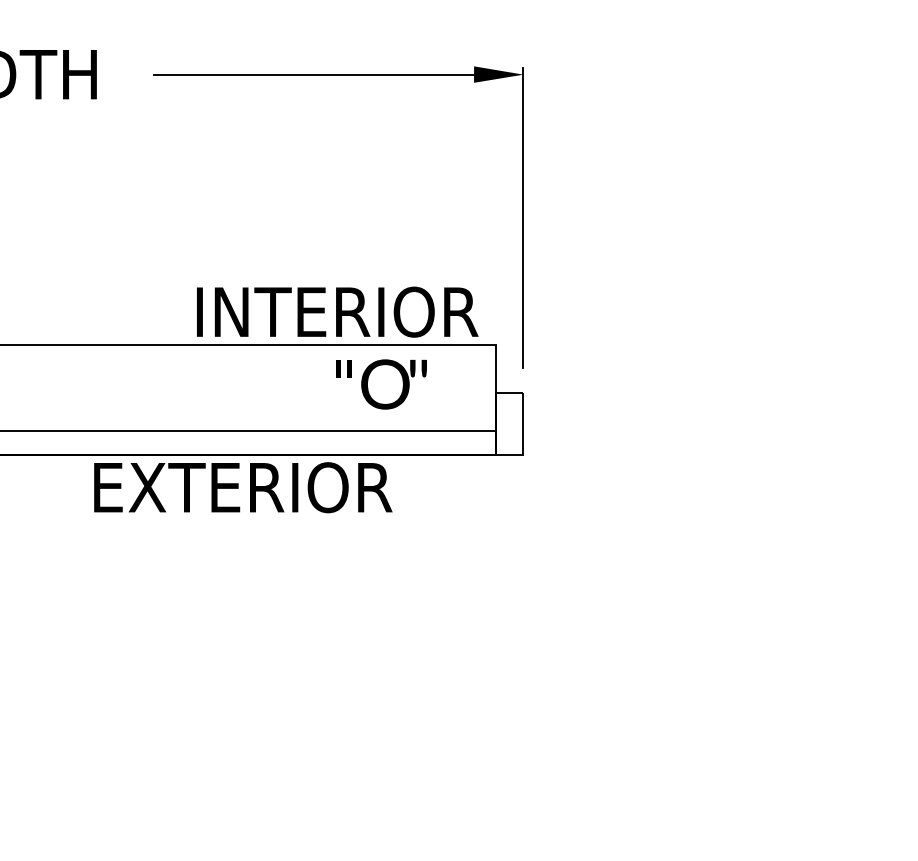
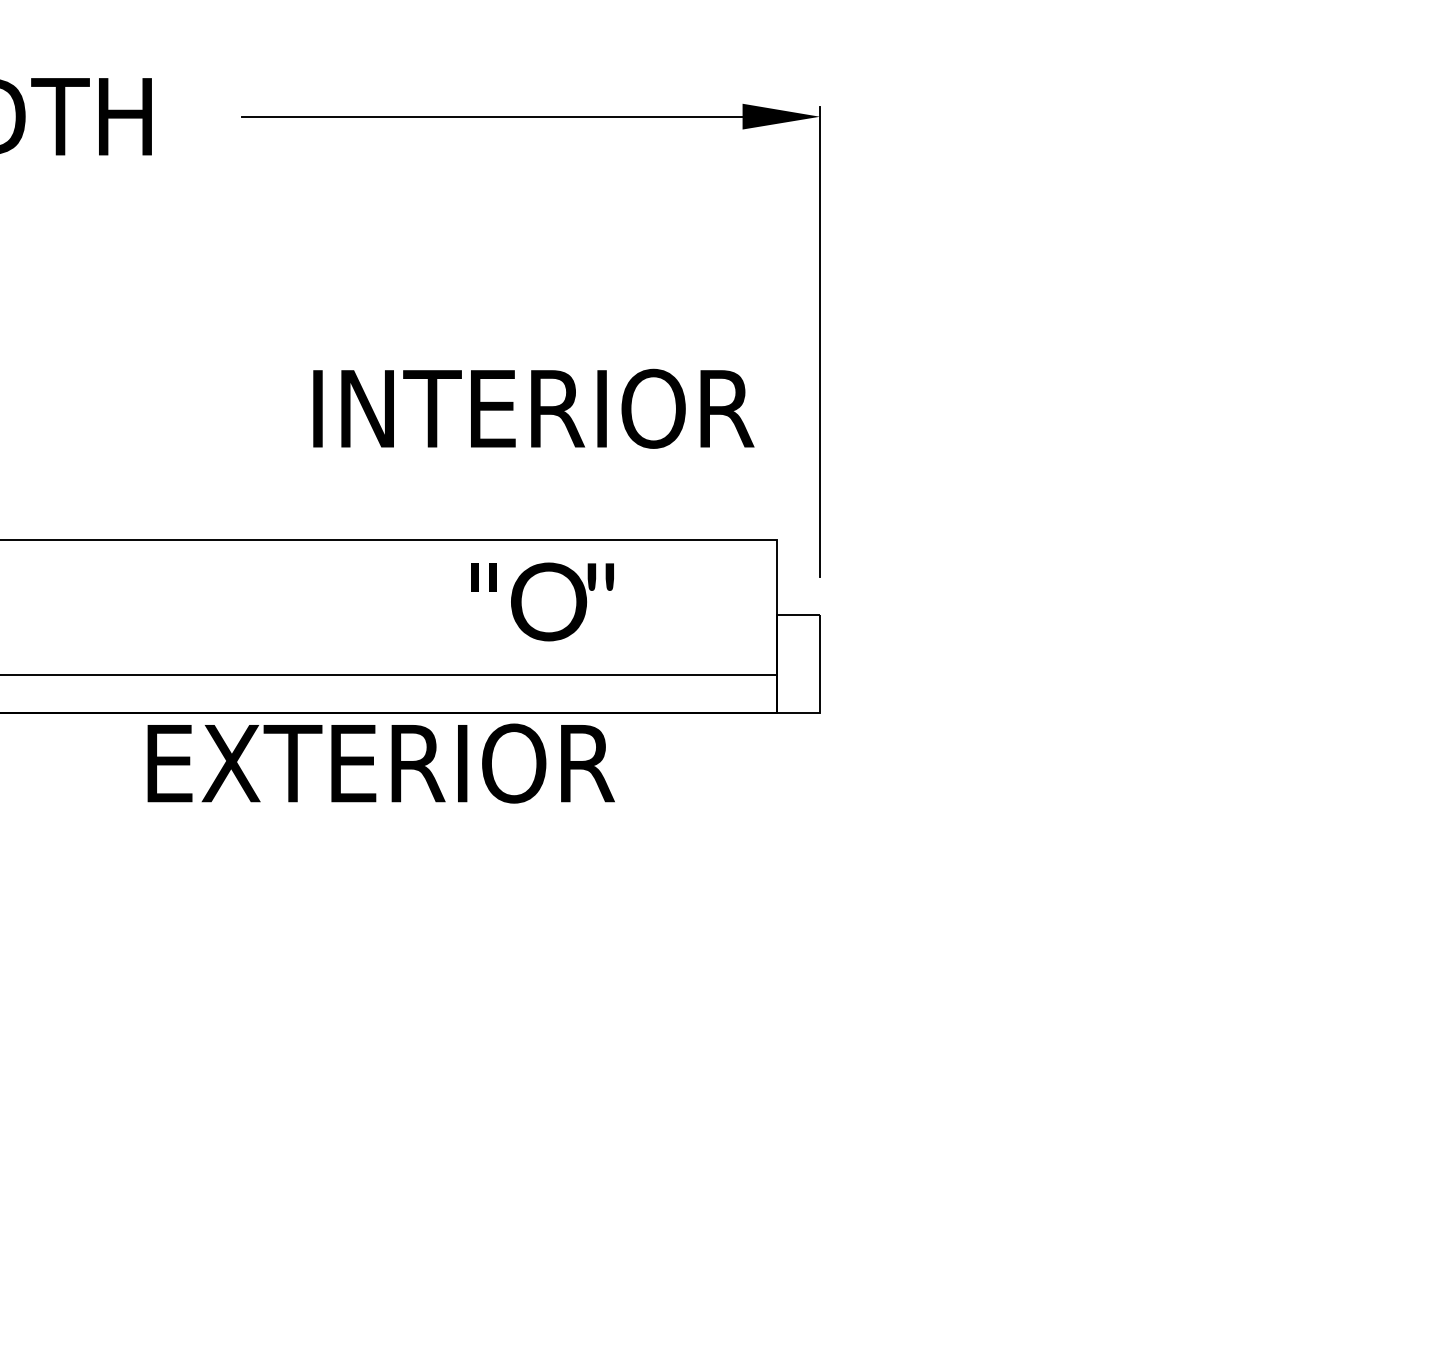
text: (337, 311) -> (533, 407), moved
text: (381, 384) -> (542, 601), moved

